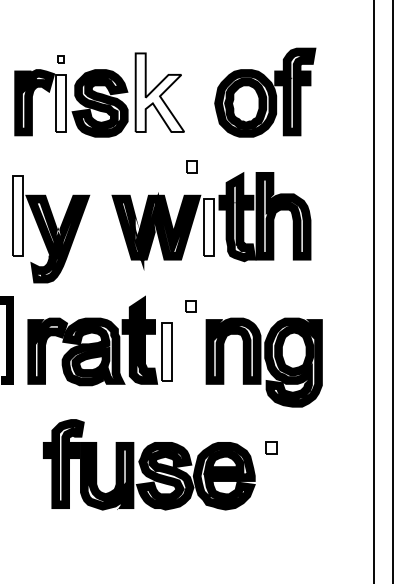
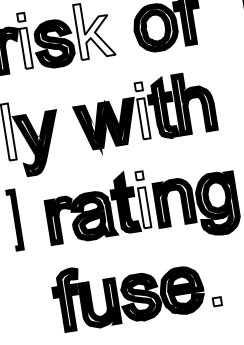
part: (60, 58) -> (21, 16), size x1.67
part: (191, 166) -> (138, 86), moved
part: (99, 340) -> (96, 207), moved
part: (271, 447) -> (217, 301), moved

